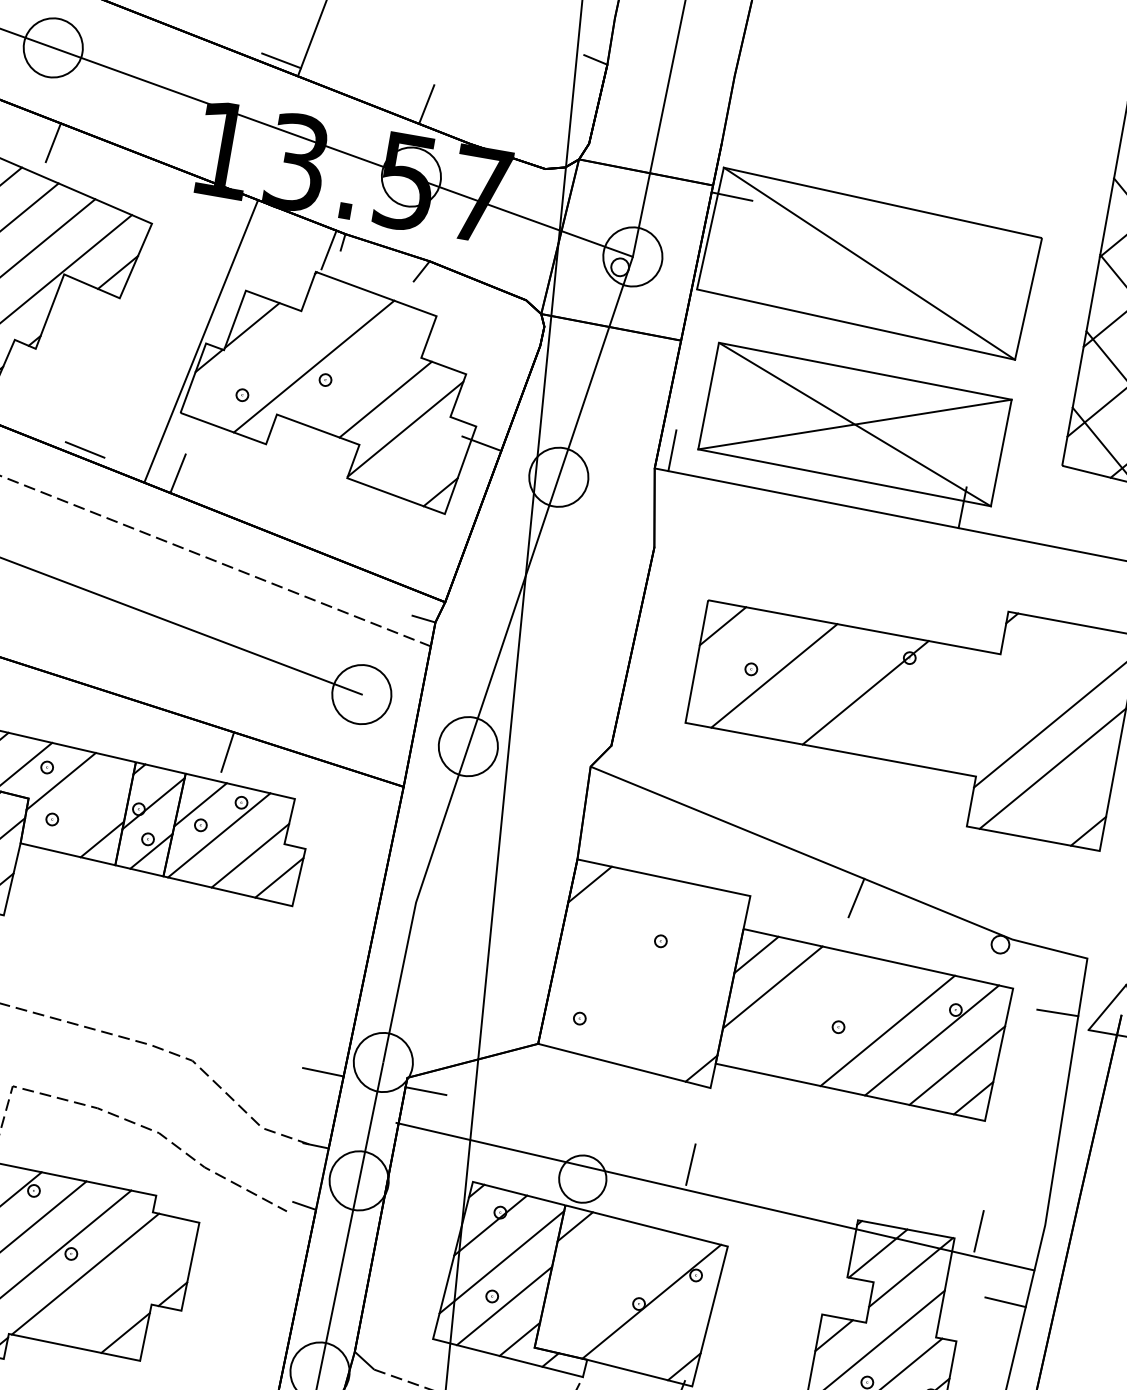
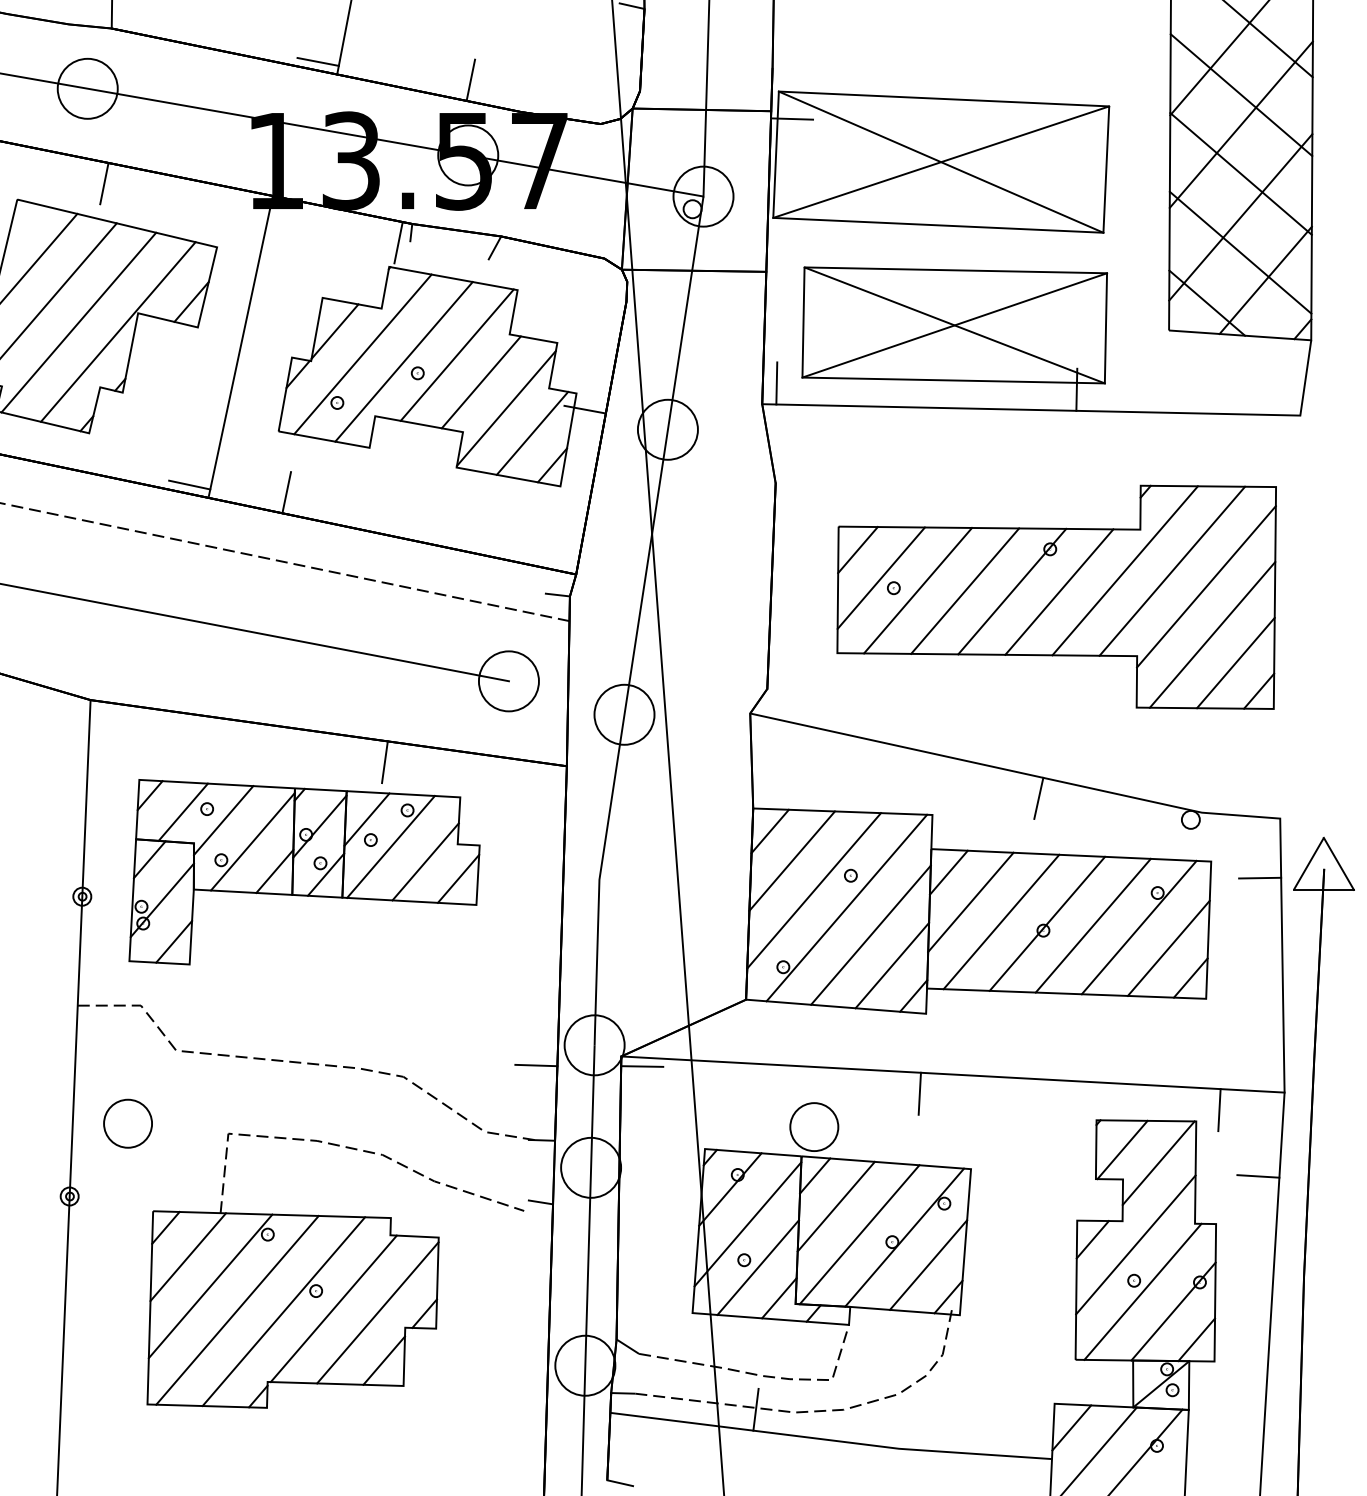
line: (869, 263) -> (941, 161), added
line: (201, 340) -> (240, 345), moved
line: (275, 352) -> (362, 354), added
line: (366, 368) -> (456, 354), added
line: (426, 456) -> (532, 432), added
line: (740, 656) -> (880, 577), added
line: (820, 683) -> (965, 590), added
line: (978, 691) -> (1124, 570), added
line: (1024, 699) -> (1172, 570), added
line: (911, 700) -> (1059, 591), added
line: (1070, 799) -> (1235, 662), added
line: (85, 806) -> (252, 841), added
line: (605, 916) -> (791, 860), added
line: (623, 949) -> (814, 890), added
line: (651, 971) -> (846, 907), added
line: (669, 1001) -> (870, 934), added
line: (799, 1011) -> (1001, 921), added
line: (843, 1020) -> (1047, 923), added
line: (686, 1035) -> (892, 965), added
line: (714, 1196) -> (952, 1074), moved
line: (589, 1259) -> (835, 1206), added
line: (127, 1285) -> (377, 1312), added
line: (608, 1291) -> (859, 1234), added
line: (670, 1331) -> (928, 1264), added

